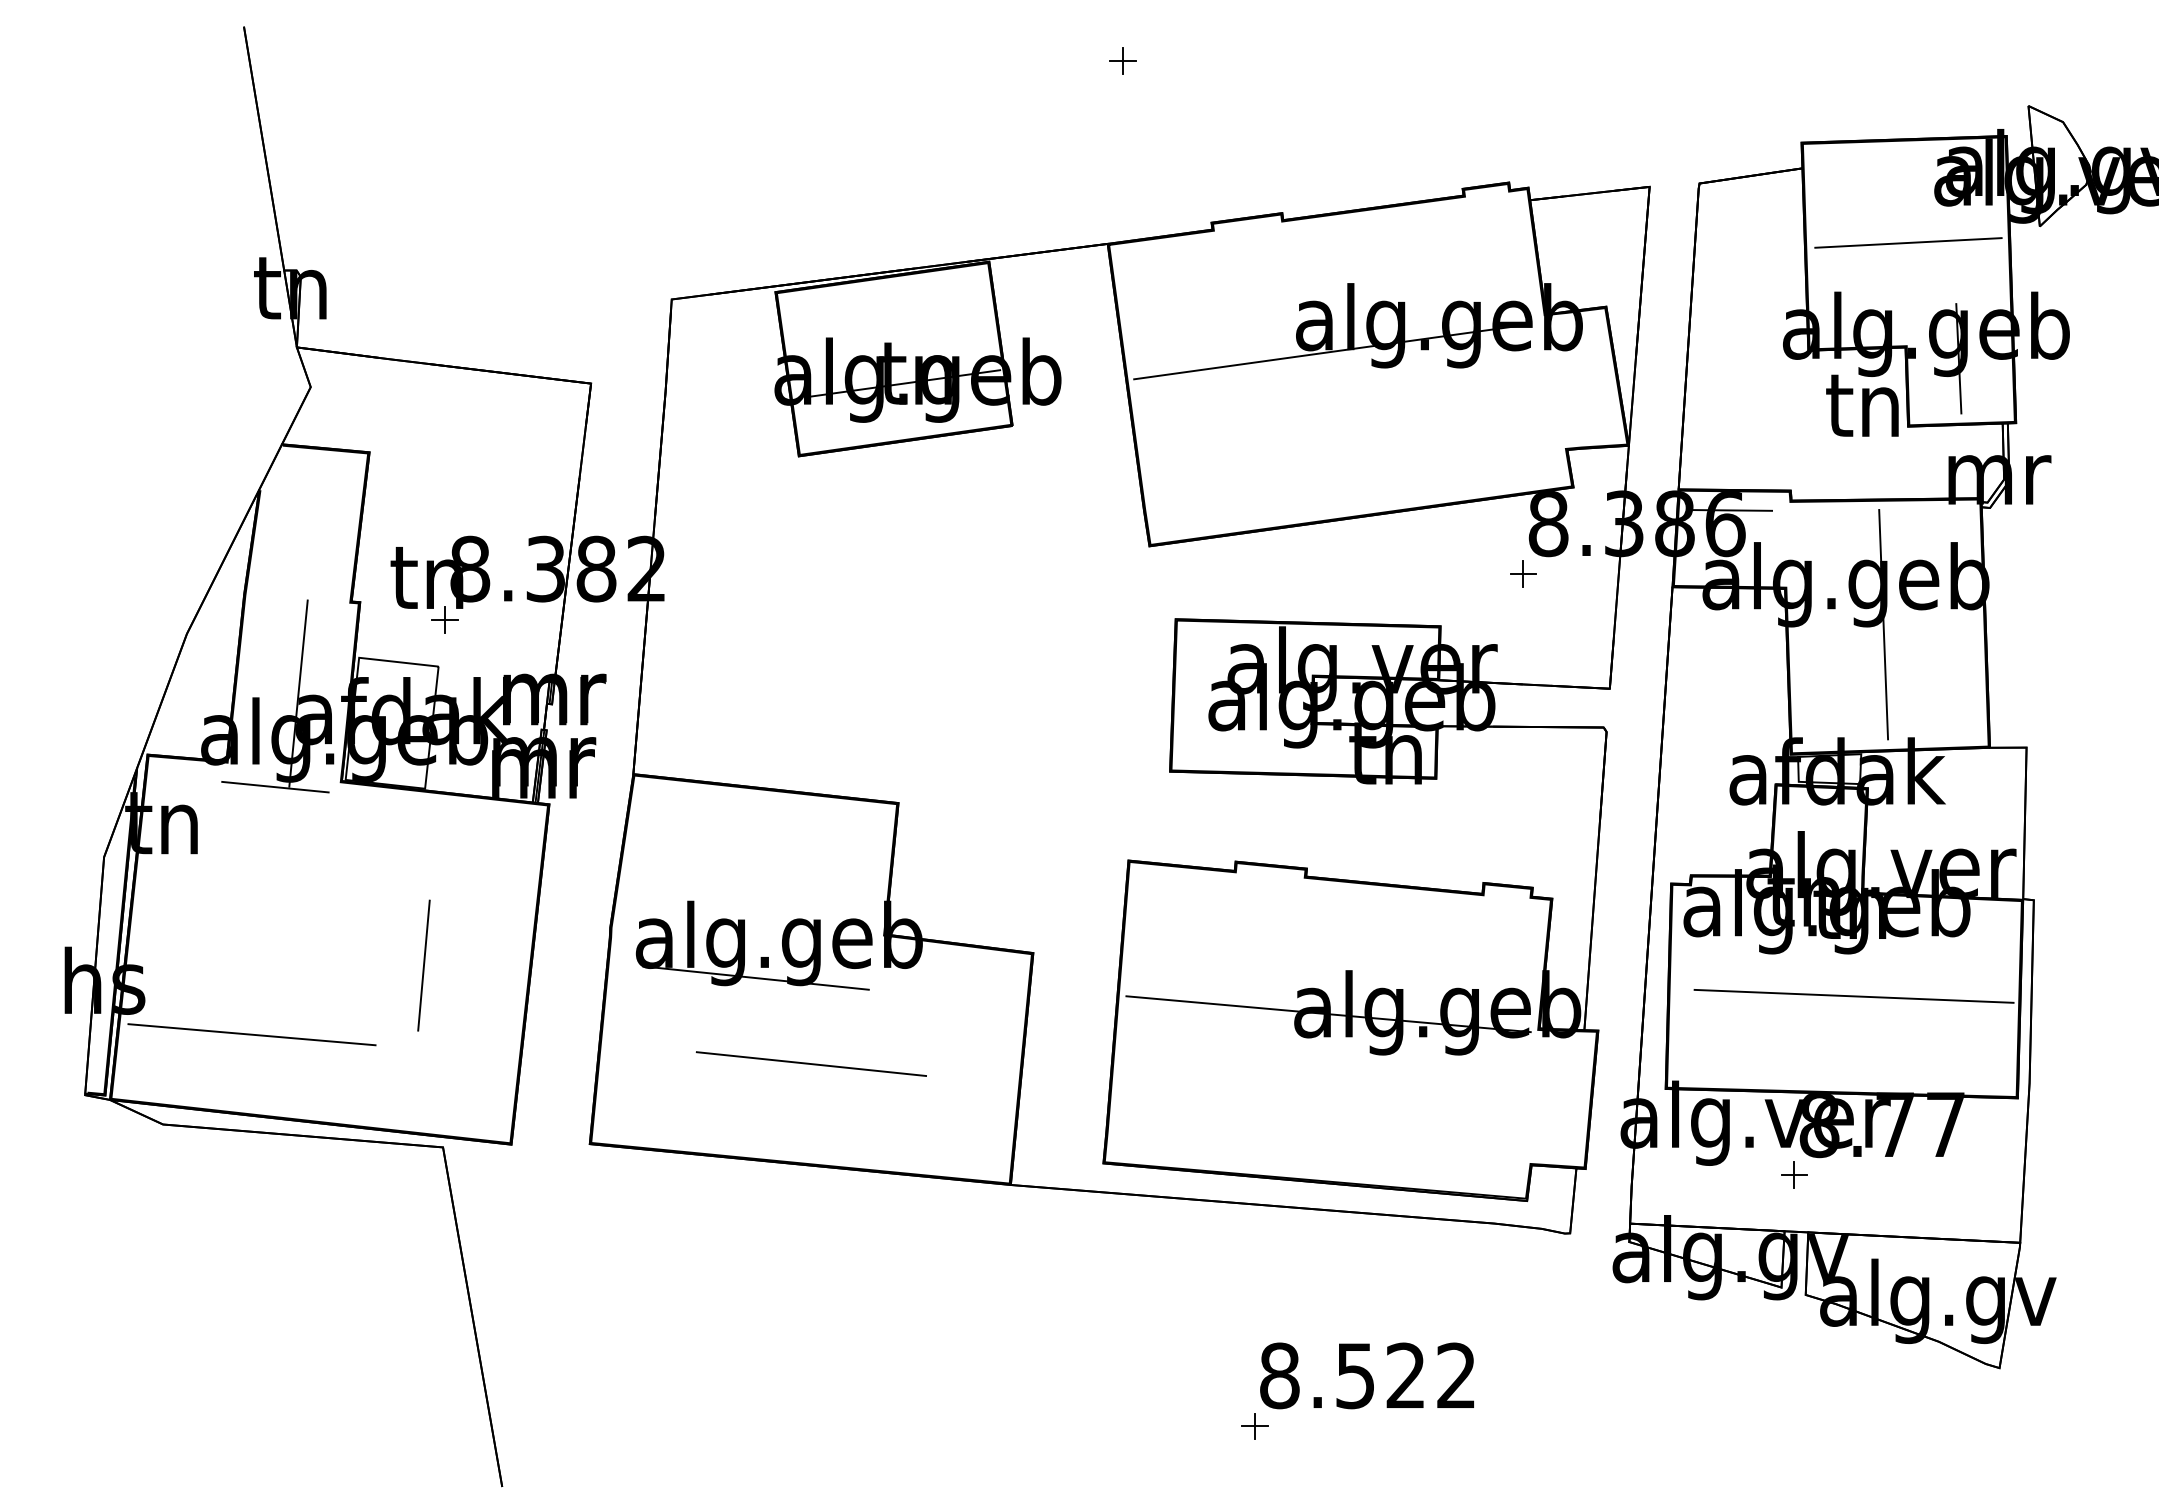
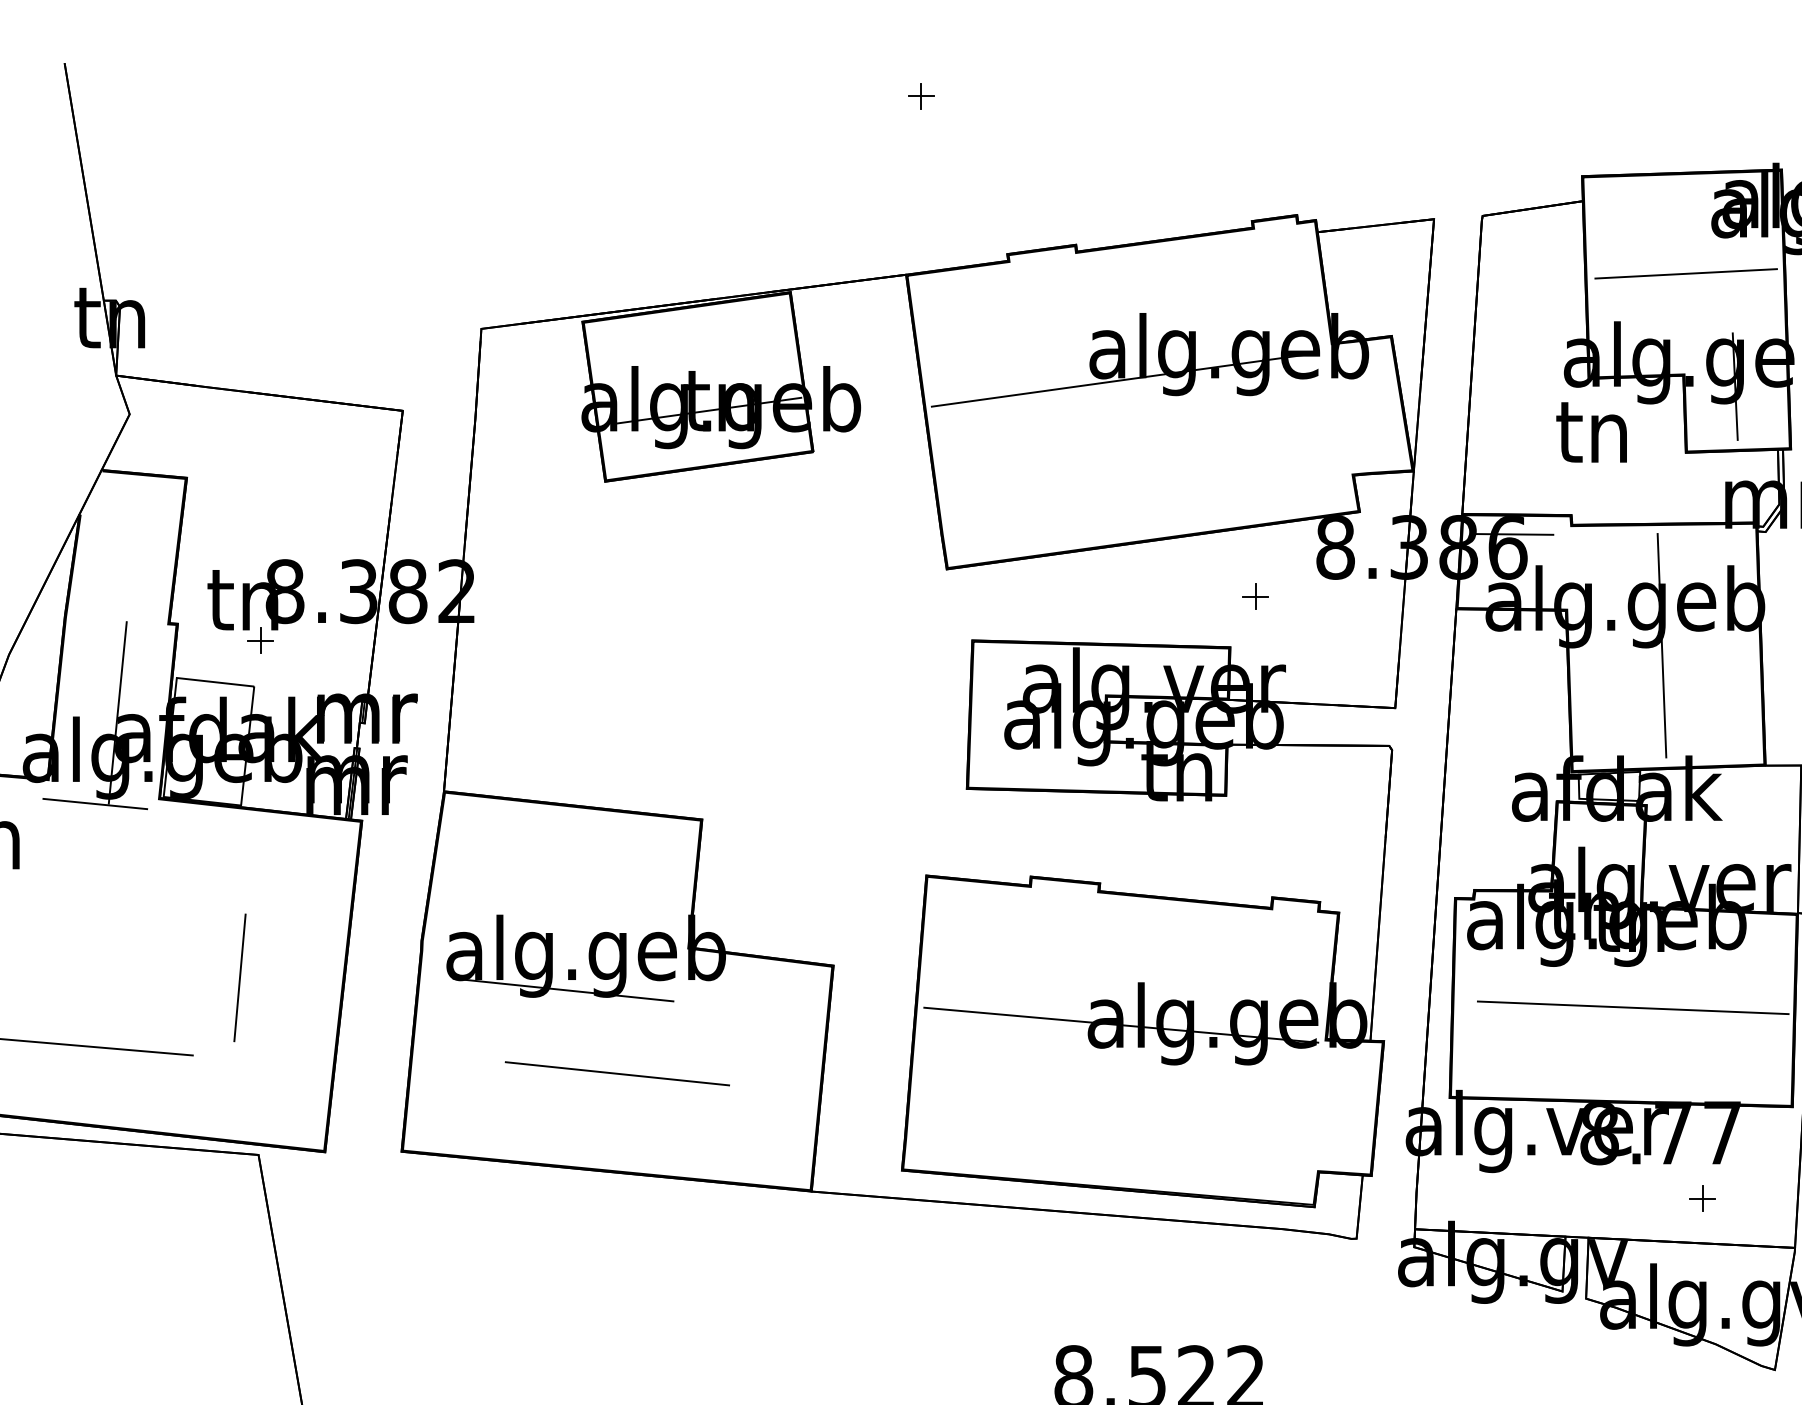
text: (1862, 405) -> (1591, 432), moved
part: (1523, 573) -> (1255, 595), moved
part: (1794, 1174) -> (1702, 1197), moved

